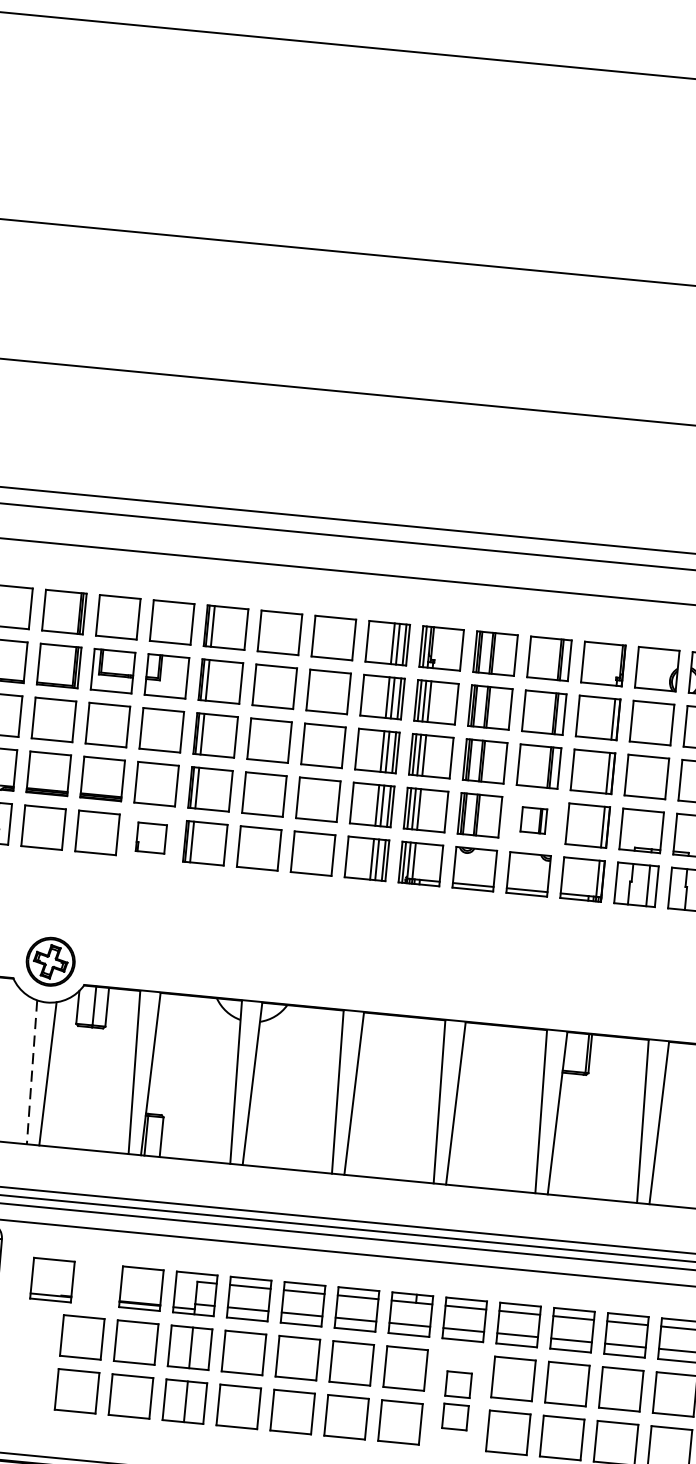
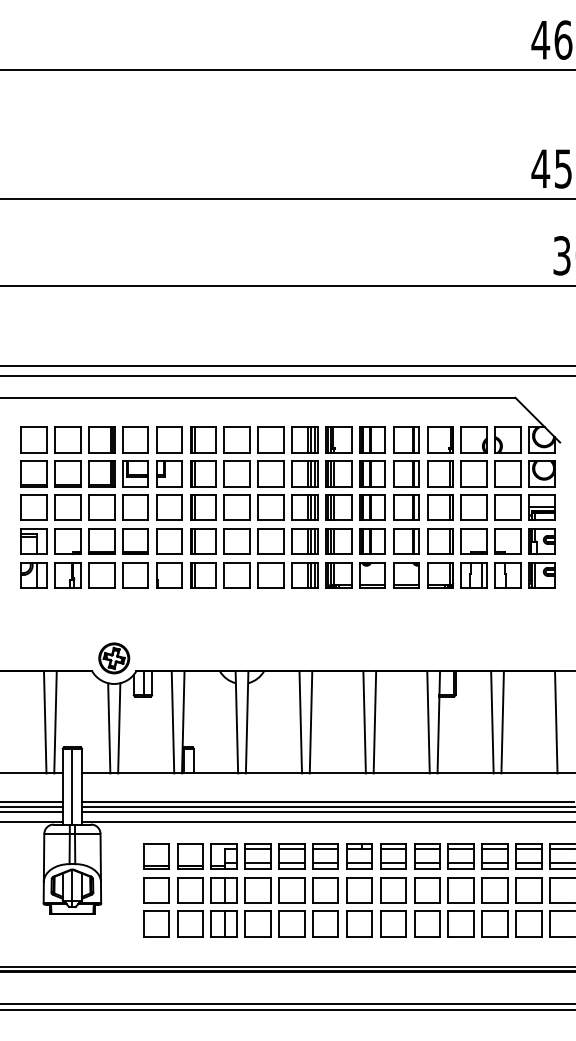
part: (533, 820) -> (406, 541), size x1.67
part: (151, 838) -> (169, 575), size x1.43
line: (32, 1072) -> (109, 728), dashed -> solid
part: (52, 1280) -> (156, 856), moved
part: (457, 1401) -> (393, 907), size x1.67

